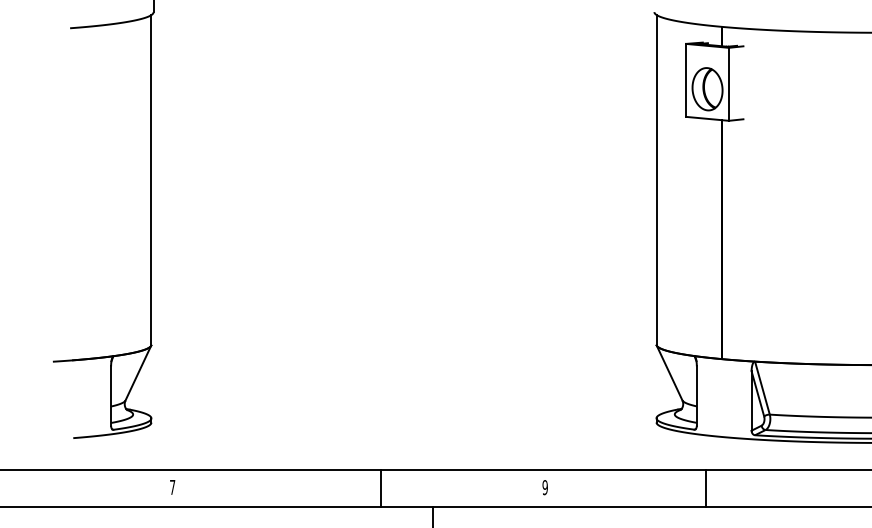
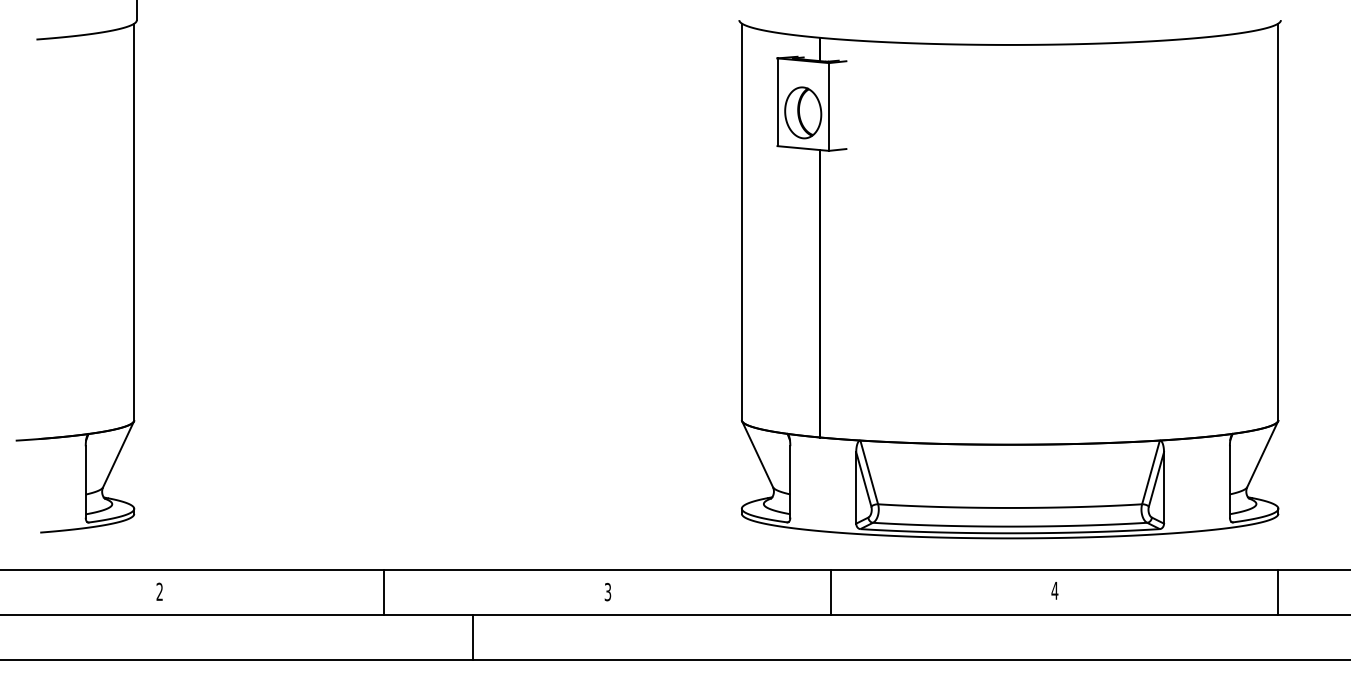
text: (172, 487) -> (159, 591), 7 -> 2
line: (381, 487) -> (384, 592), moved
text: (544, 487) -> (607, 592), 9 -> 3
line: (706, 487) -> (831, 592), moved

